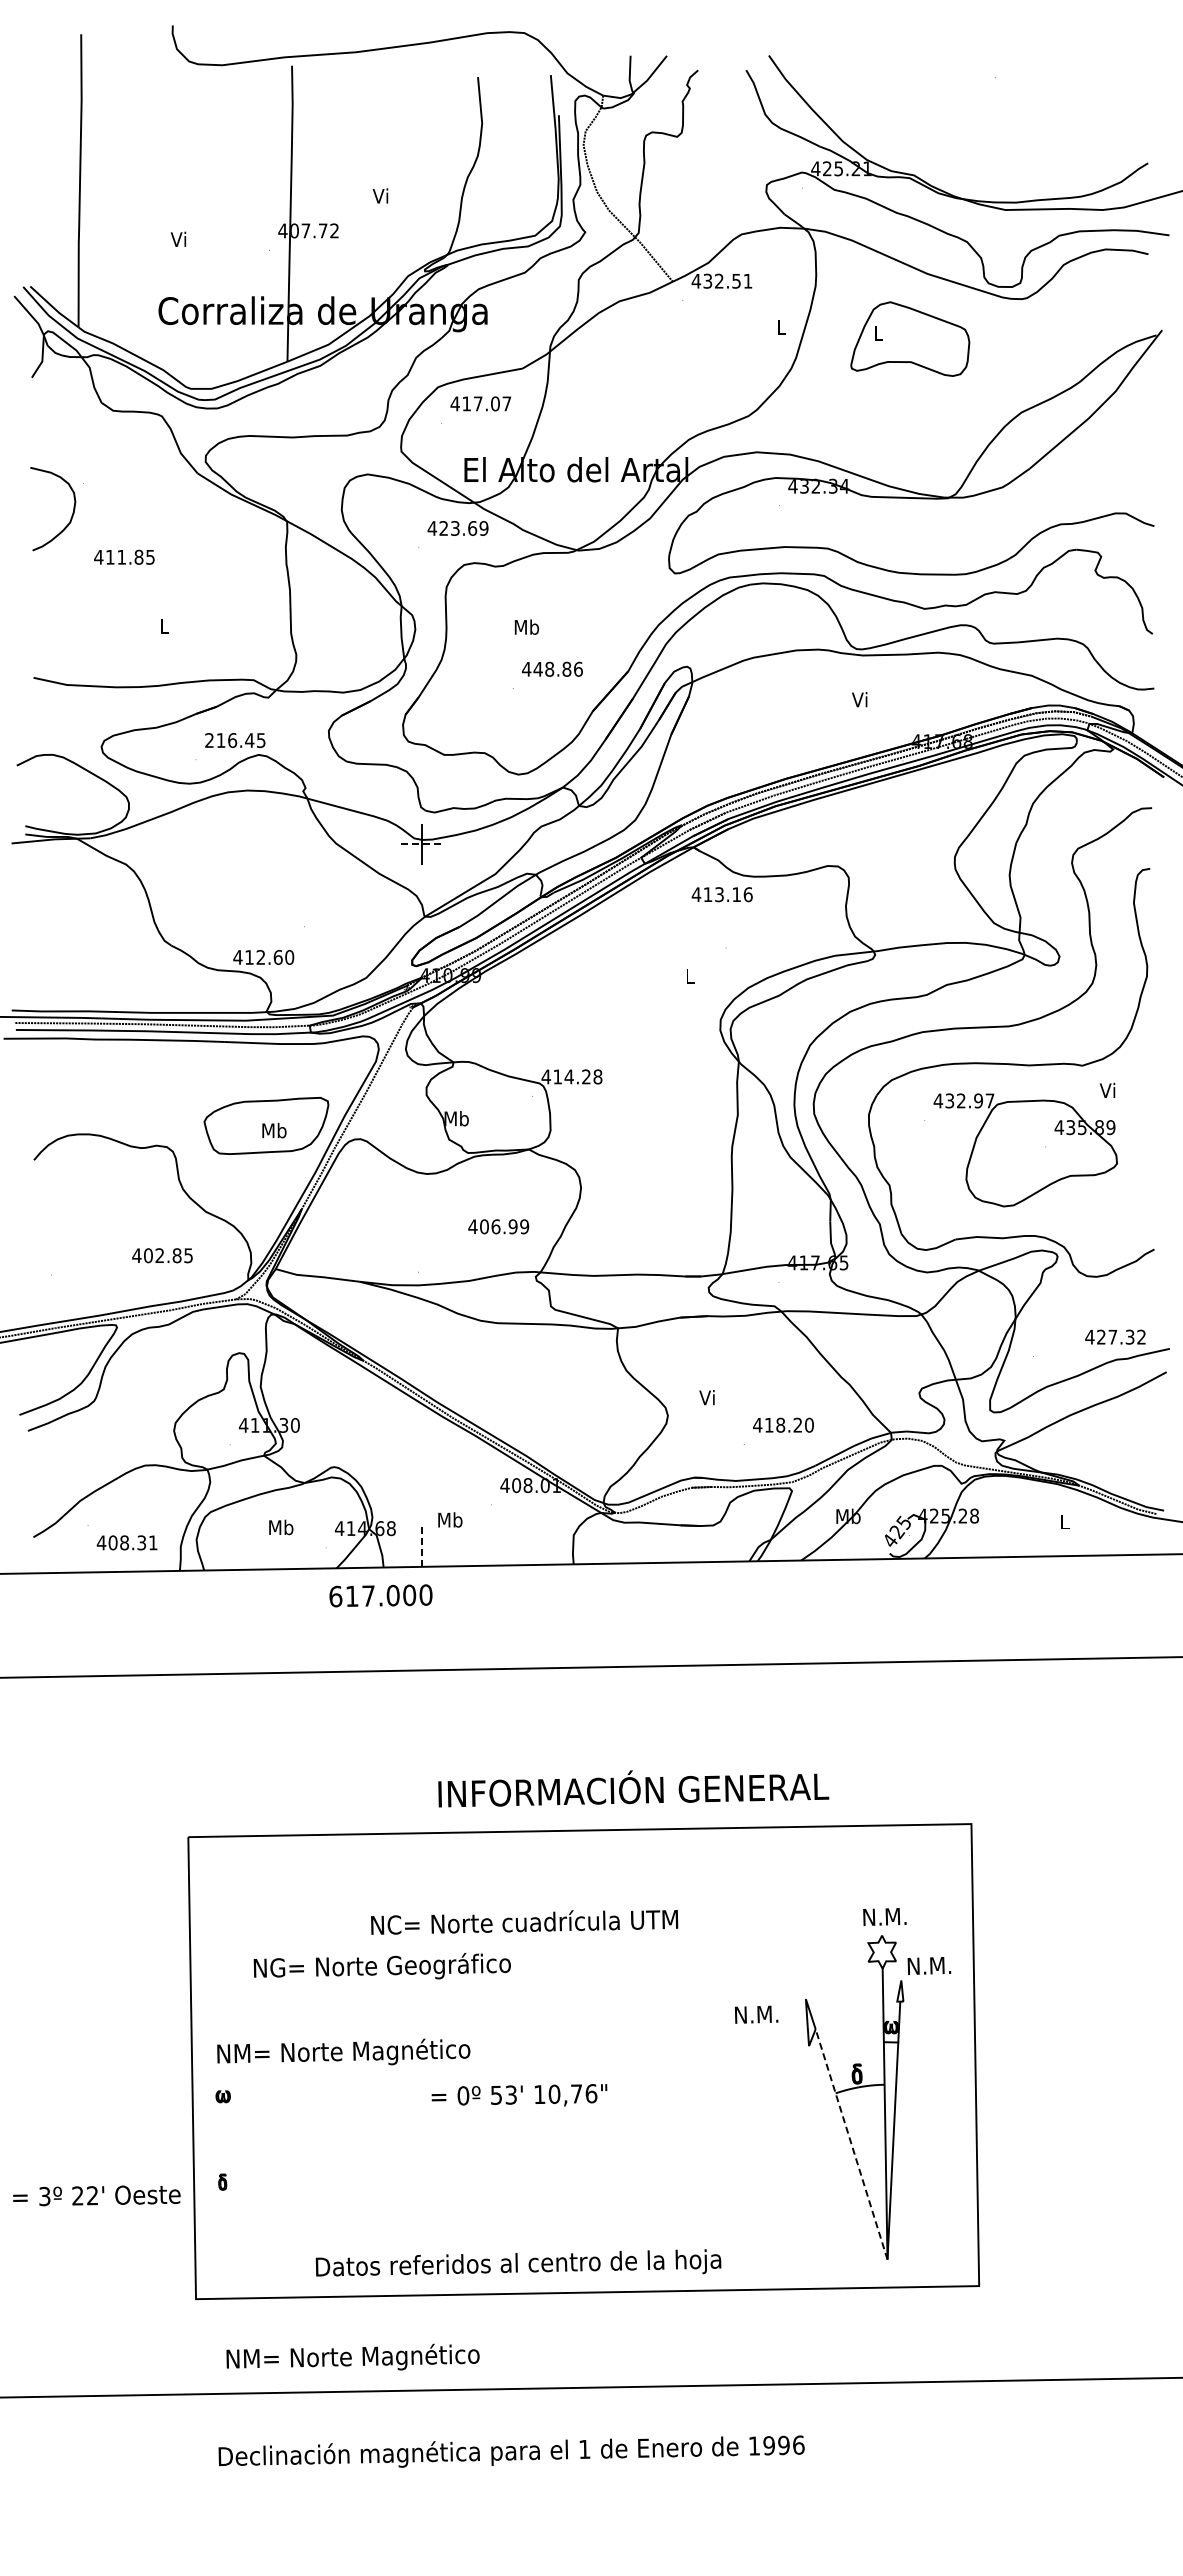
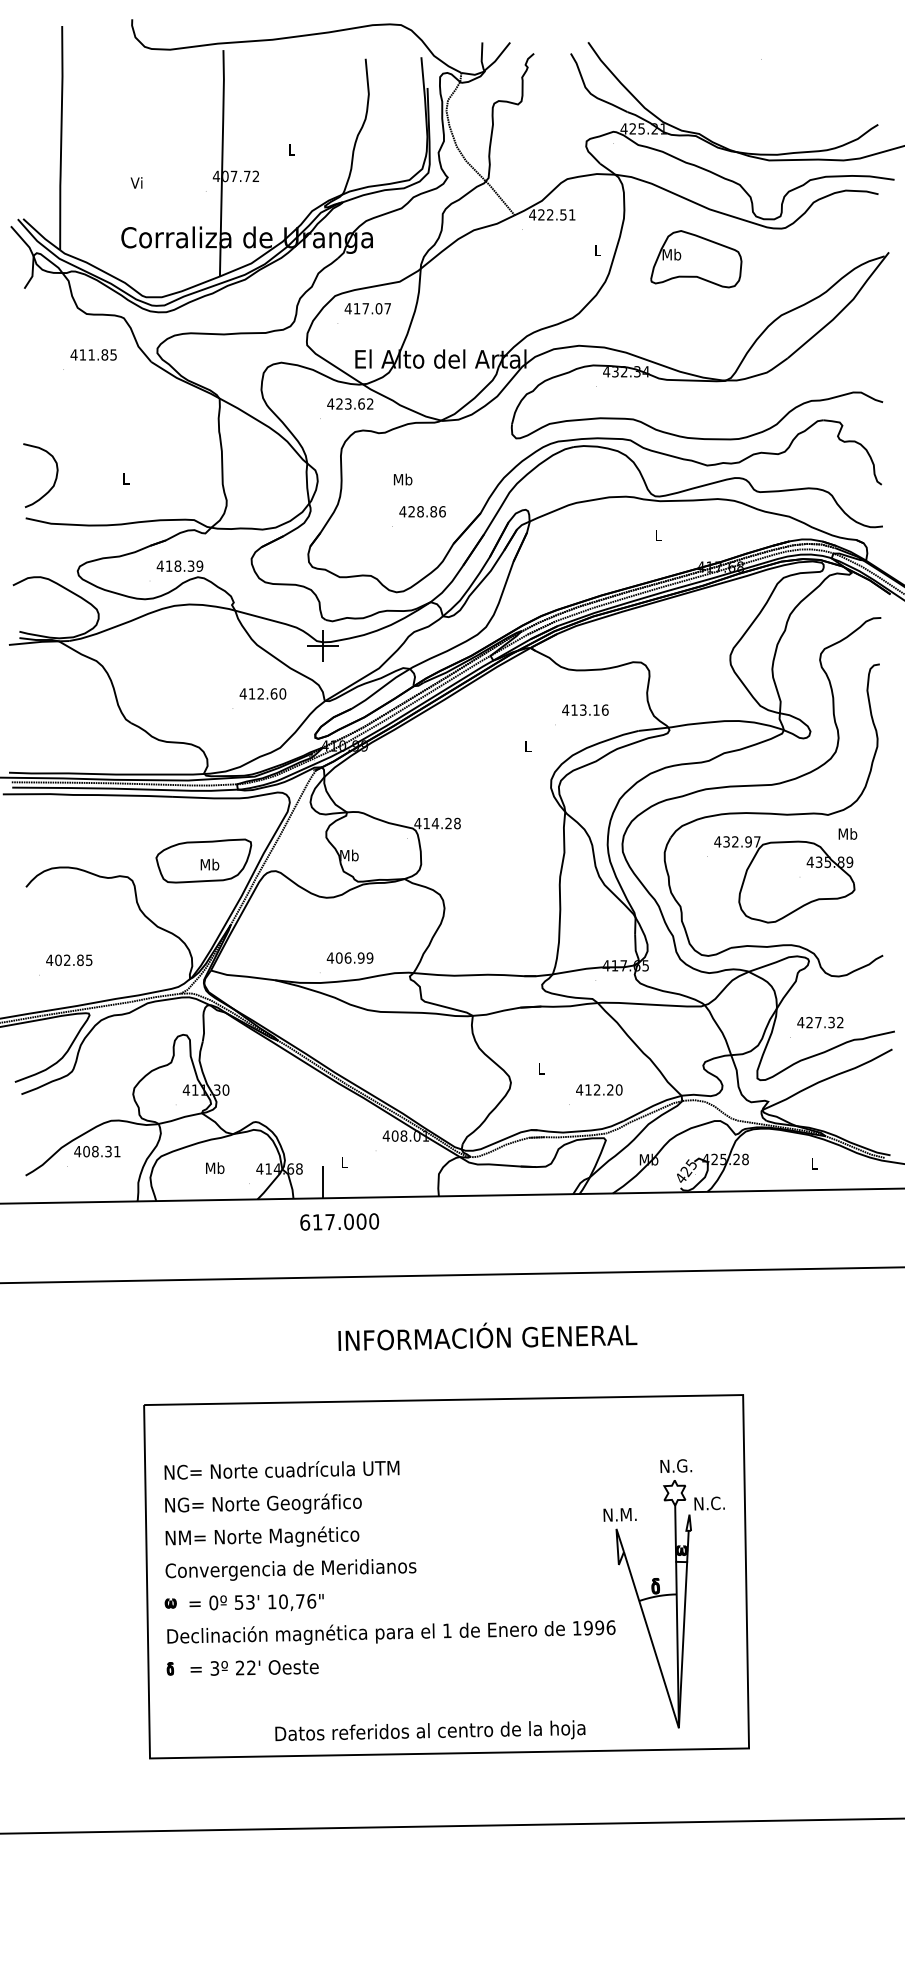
text: (380, 195) -> (291, 149), Vi -> L
text: (707, 281) -> (541, 215), 432.51 -> 422.51
text: (878, 332) -> (672, 254), L -> Mb
curve: (71, 515) -> (54, 480), moved
text: (483, 528) -> (369, 404), 423.69 -> 423.62
text: (124, 556) -> (93, 354), moved
text: (537, 668) -> (411, 511), 448.86 -> 428.86
text: (859, 699) -> (657, 534), Vi -> L
text: (234, 740) -> (179, 566), 216.45 -> 418.39
line: (421, 844) -> (322, 645), dashed -> solid
text: (721, 894) -> (584, 710), moved
text: (263, 957) -> (262, 693), moved
text: (1108, 1090) -> (847, 833), Vi -> Mb
text: (498, 1226) -> (350, 957), moved
text: (162, 1255) -> (69, 960), moved
text: (1115, 1336) -> (820, 1022), moved
text: (706, 1397) -> (540, 1068), Vi -> L
text: (780, 1424) -> (597, 1089), 418.20 -> 412.20
text: (450, 1519) -> (344, 1162), Mb -> L
text: (126, 1542) -> (96, 1151), moved
line: (421, 1545) -> (322, 1181), dashed -> solid
text: (380, 1595) -> (339, 1221), moved
text: (633, 1788) -> (487, 1336), moved
text: (895, 1916) -> (685, 1465), N.M. -> N.G.
text: (524, 1922) -> (281, 1470), moved
text: (940, 1965) -> (719, 1503), N.M. -> N.C.
text: (381, 1966) -> (262, 1503), moved
text: (756, 2014) -> (620, 1514), moved
text: (380, 2052) -> (291, 1569), NM= Norte Magnético -> Convergencia de Meridianos
text: (519, 2095) -> (256, 1602), moved
line: (851, 2144) -> (651, 1640), dashed -> solid
text: (96, 2195) -> (254, 1667), moved
text: (518, 2262) -> (430, 1730), moved
text: (352, 2356) -> (262, 1536), moved
text: (511, 2451) -> (391, 1632), moved

